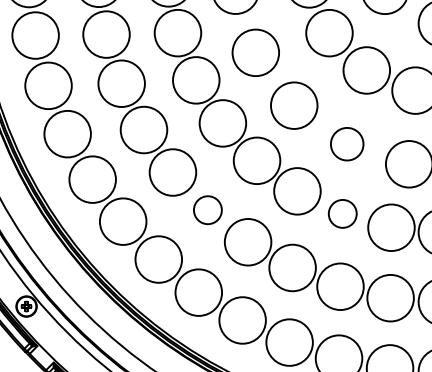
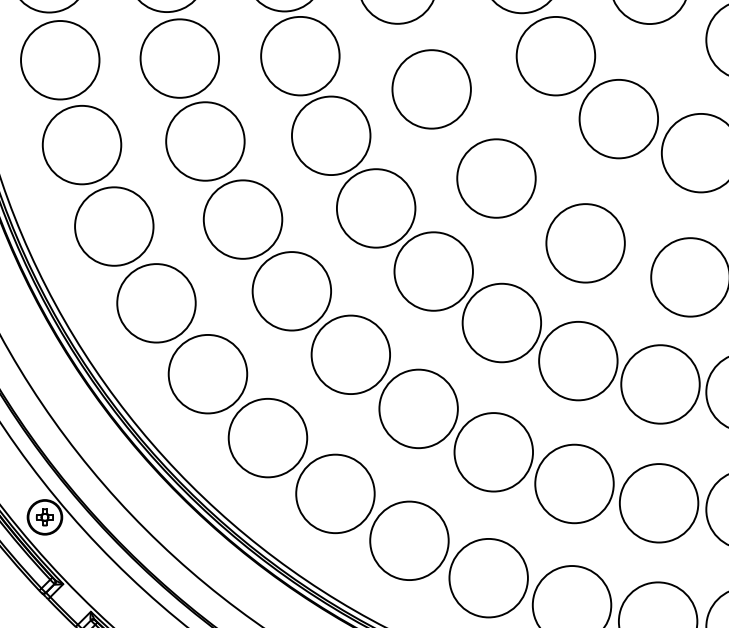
circle: (347, 144) -> (586, 243), size x1.43
circle: (207, 209) -> (350, 353), size x1.67
circle: (342, 213) -> (577, 360), size x1.67

